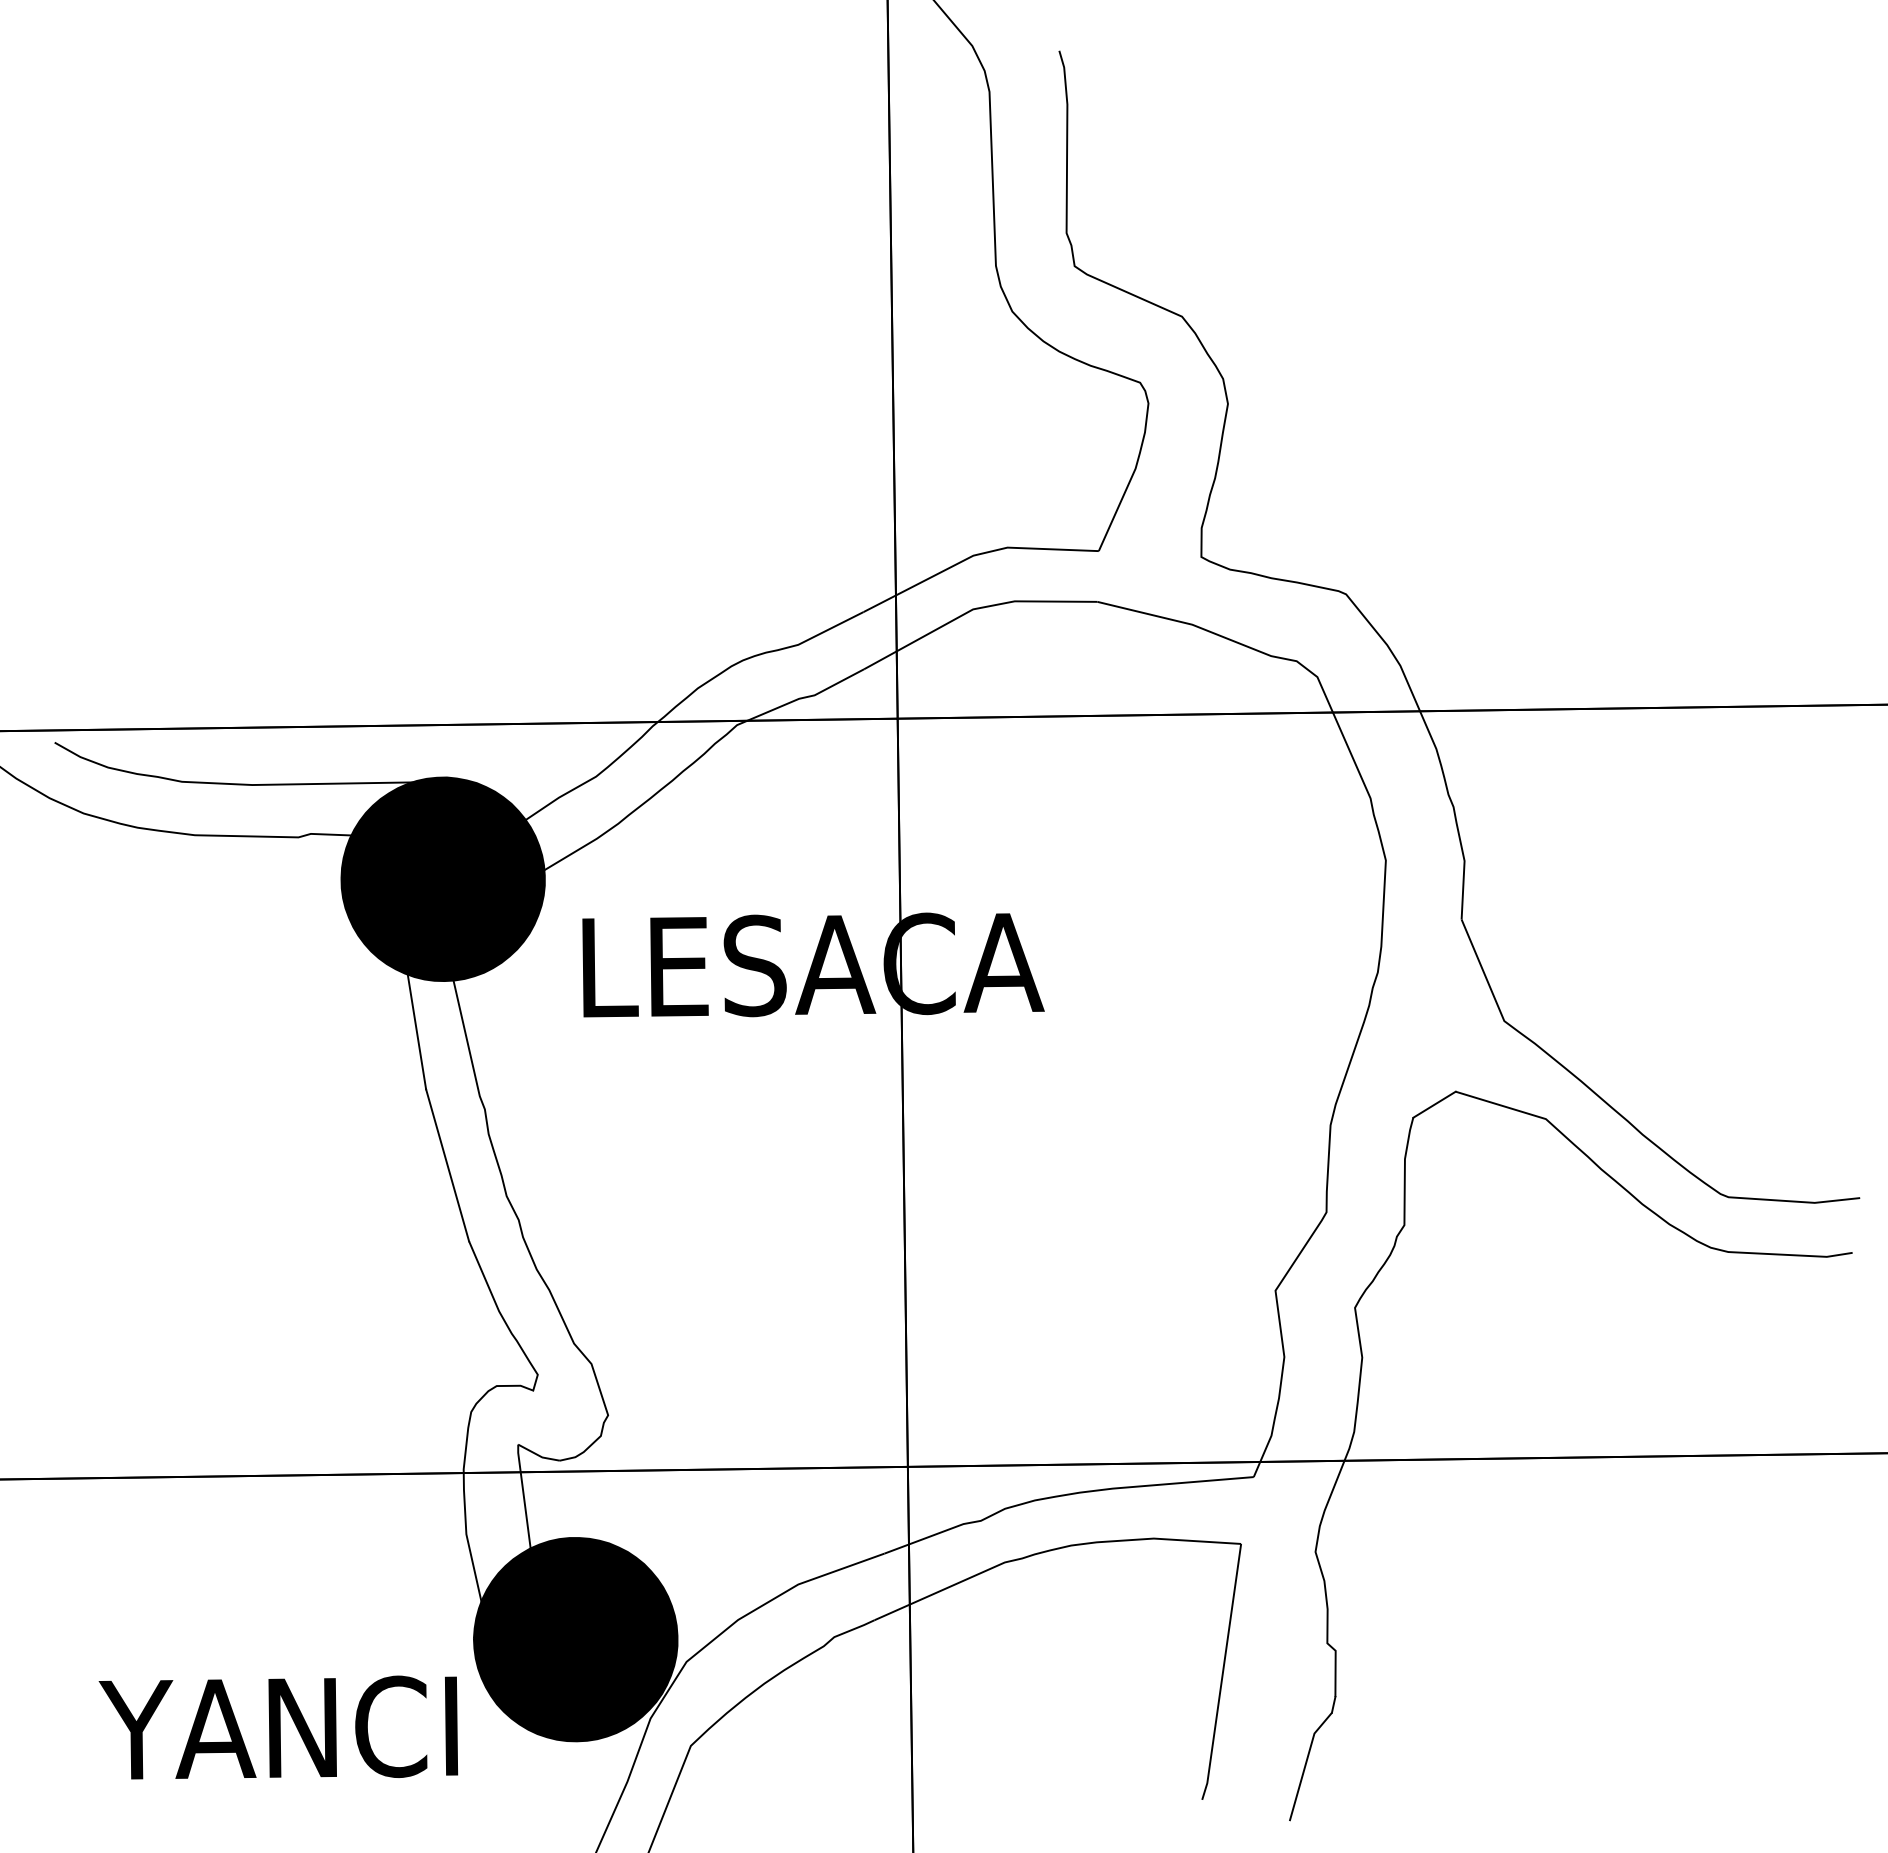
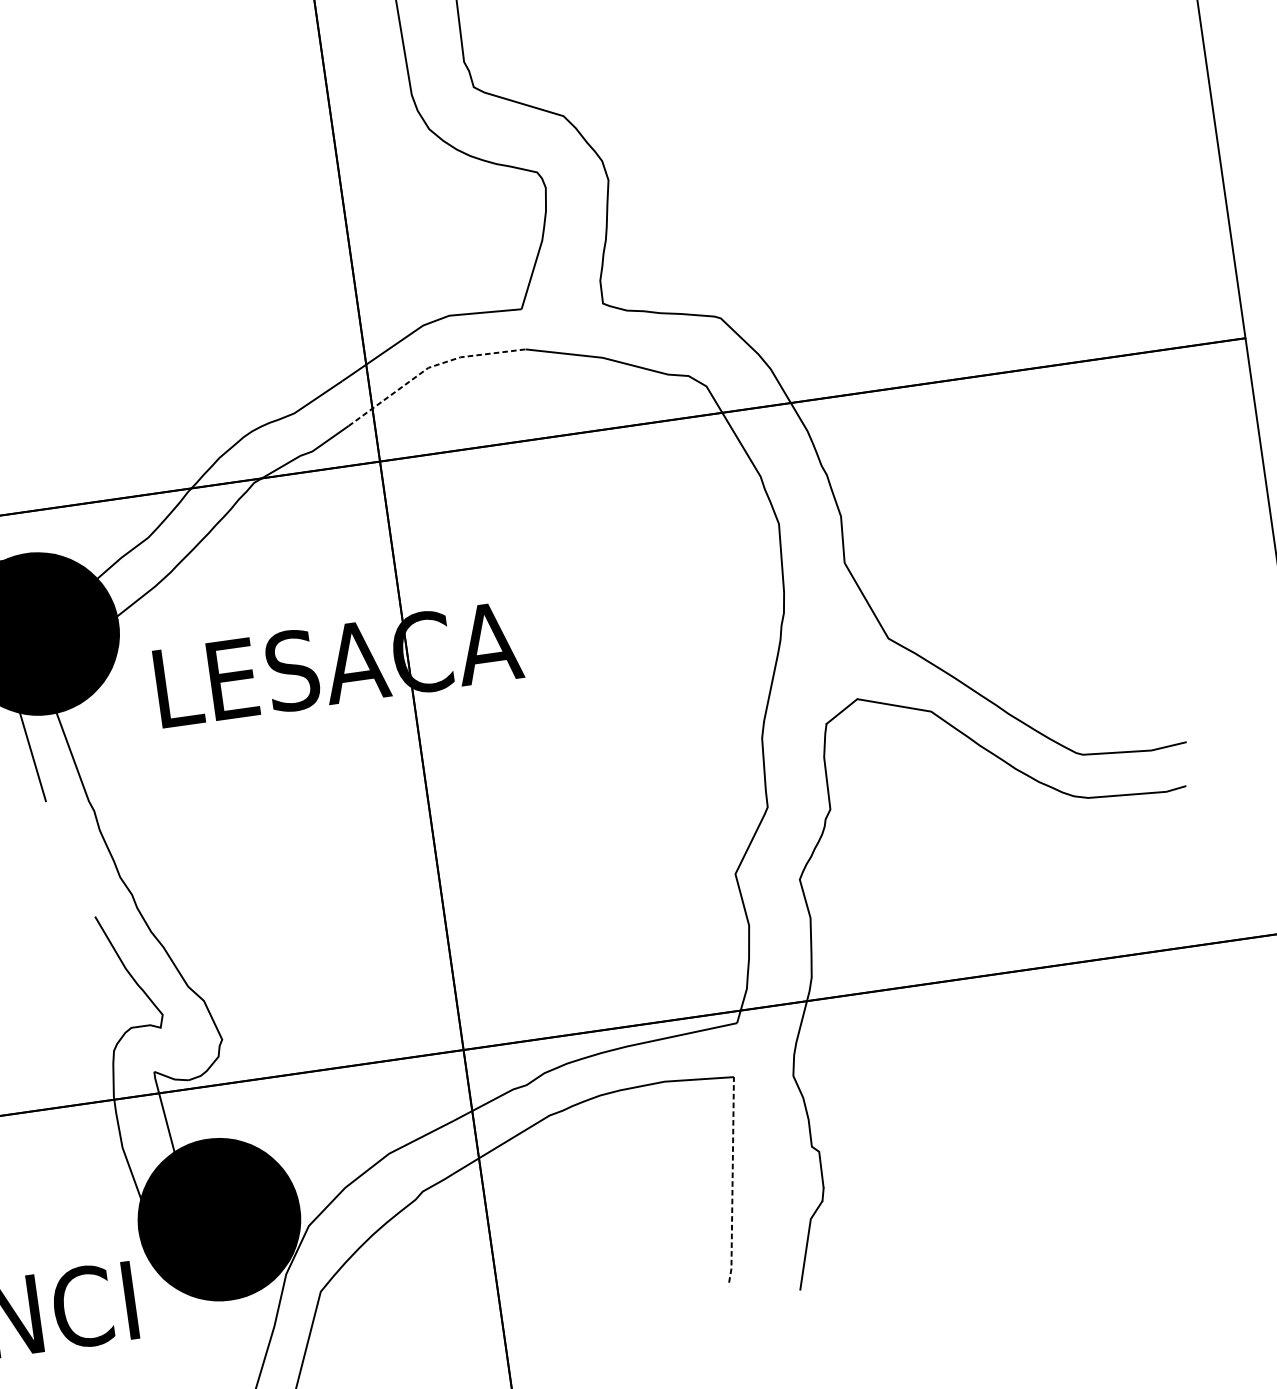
line: (974, 609) -> (429, 367), solid -> dashed
line: (447, 1165) -> (70, 859), removed
line: (1222, 1672) -> (732, 1180), solid -> dashed

